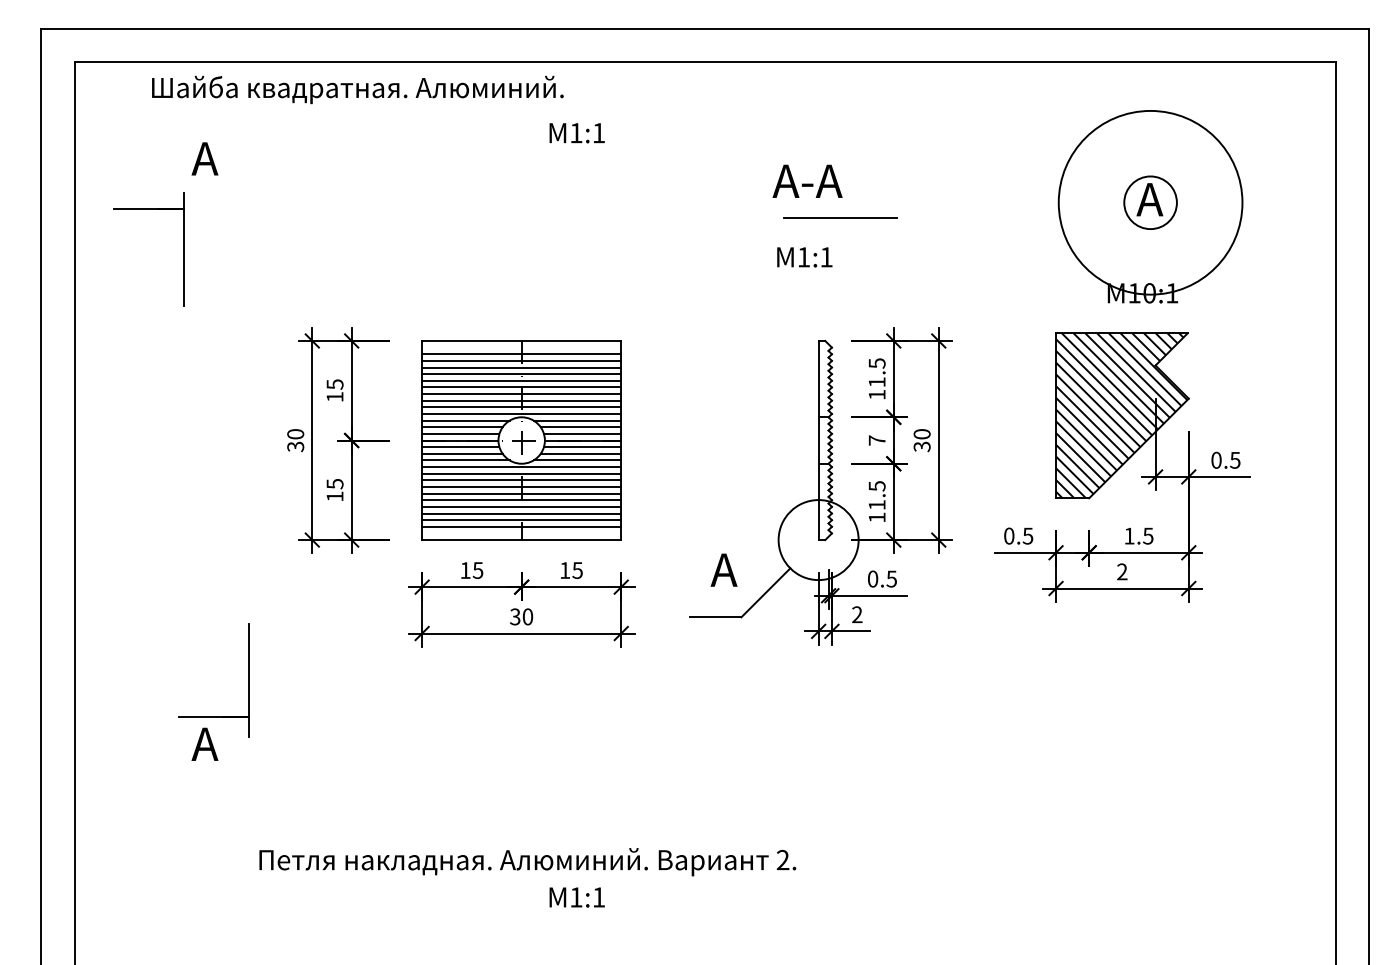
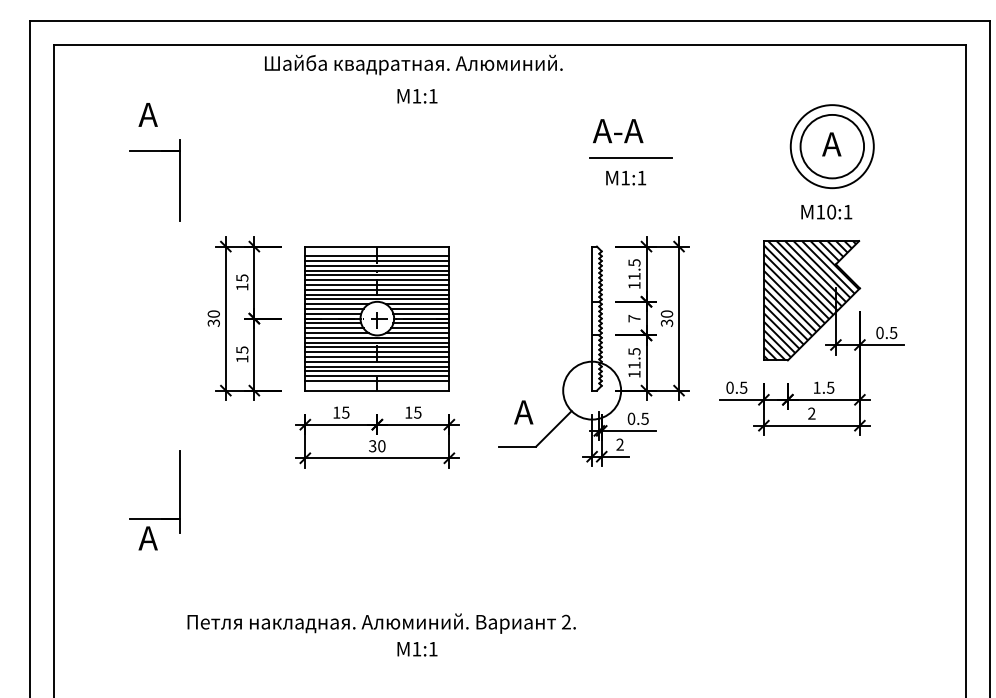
text: (357, 89) -> (413, 64), moved
text: (808, 181) -> (618, 131), moved
circle: (1149, 202) -> (831, 146), size x0.62
circle: (1150, 202) -> (832, 146), size x1.67
line: (839, 217) -> (630, 157), moved
part: (183, 249) -> (179, 180), moved
text: (805, 257) -> (626, 178), moved

